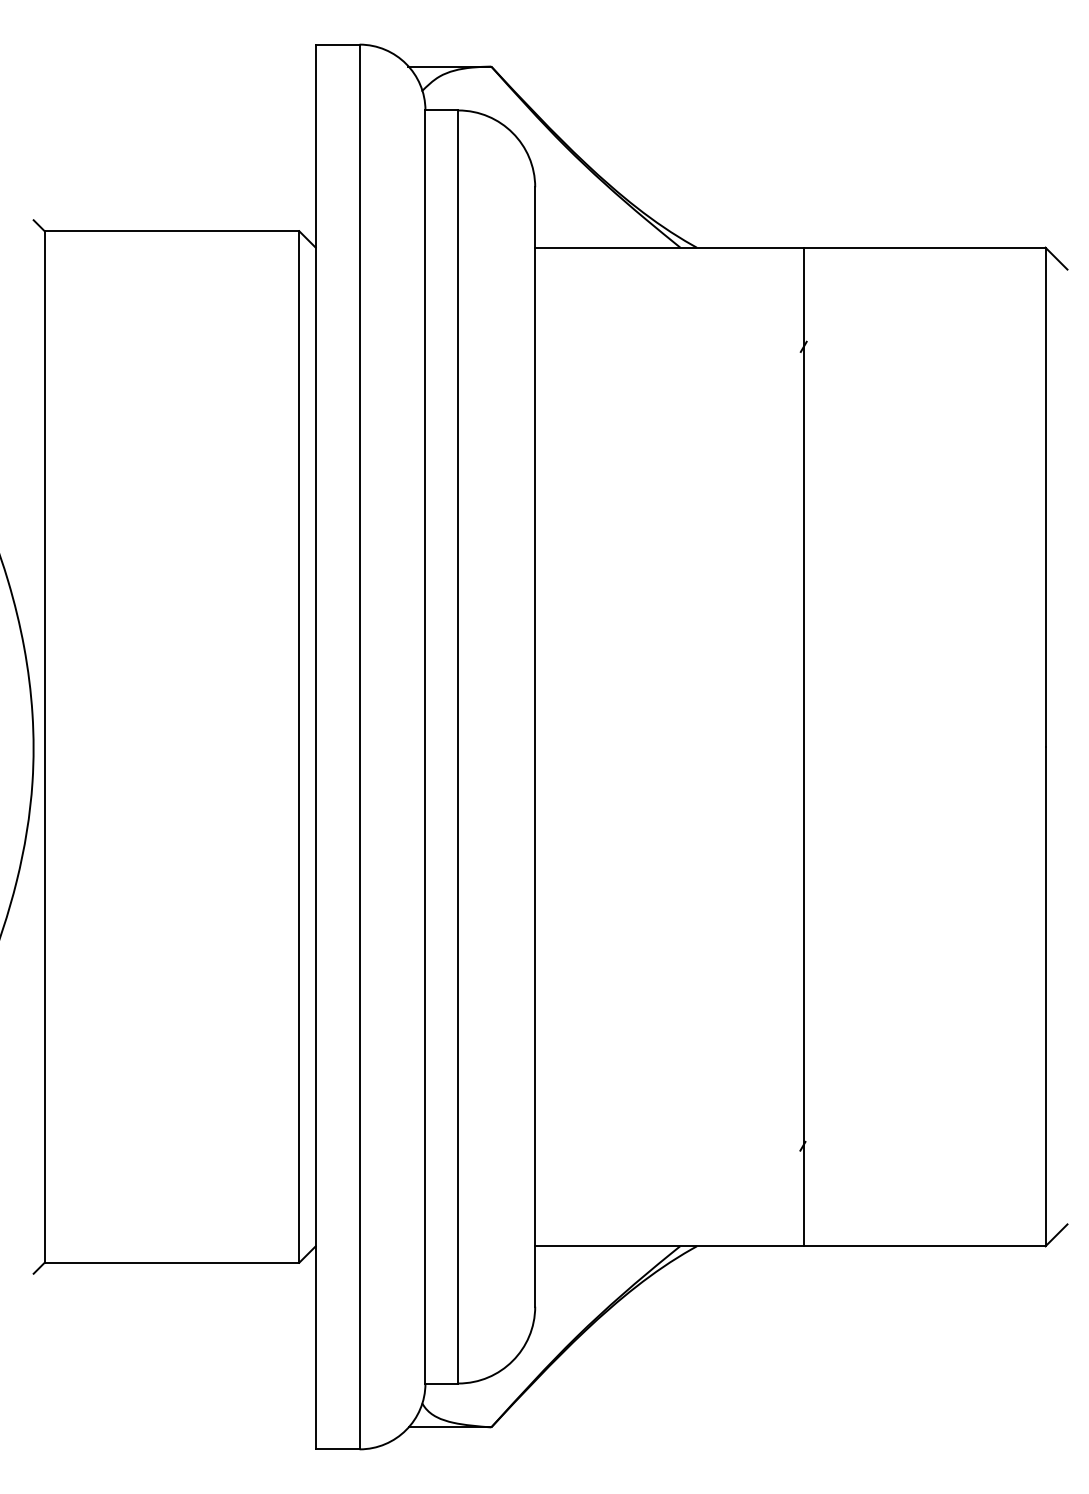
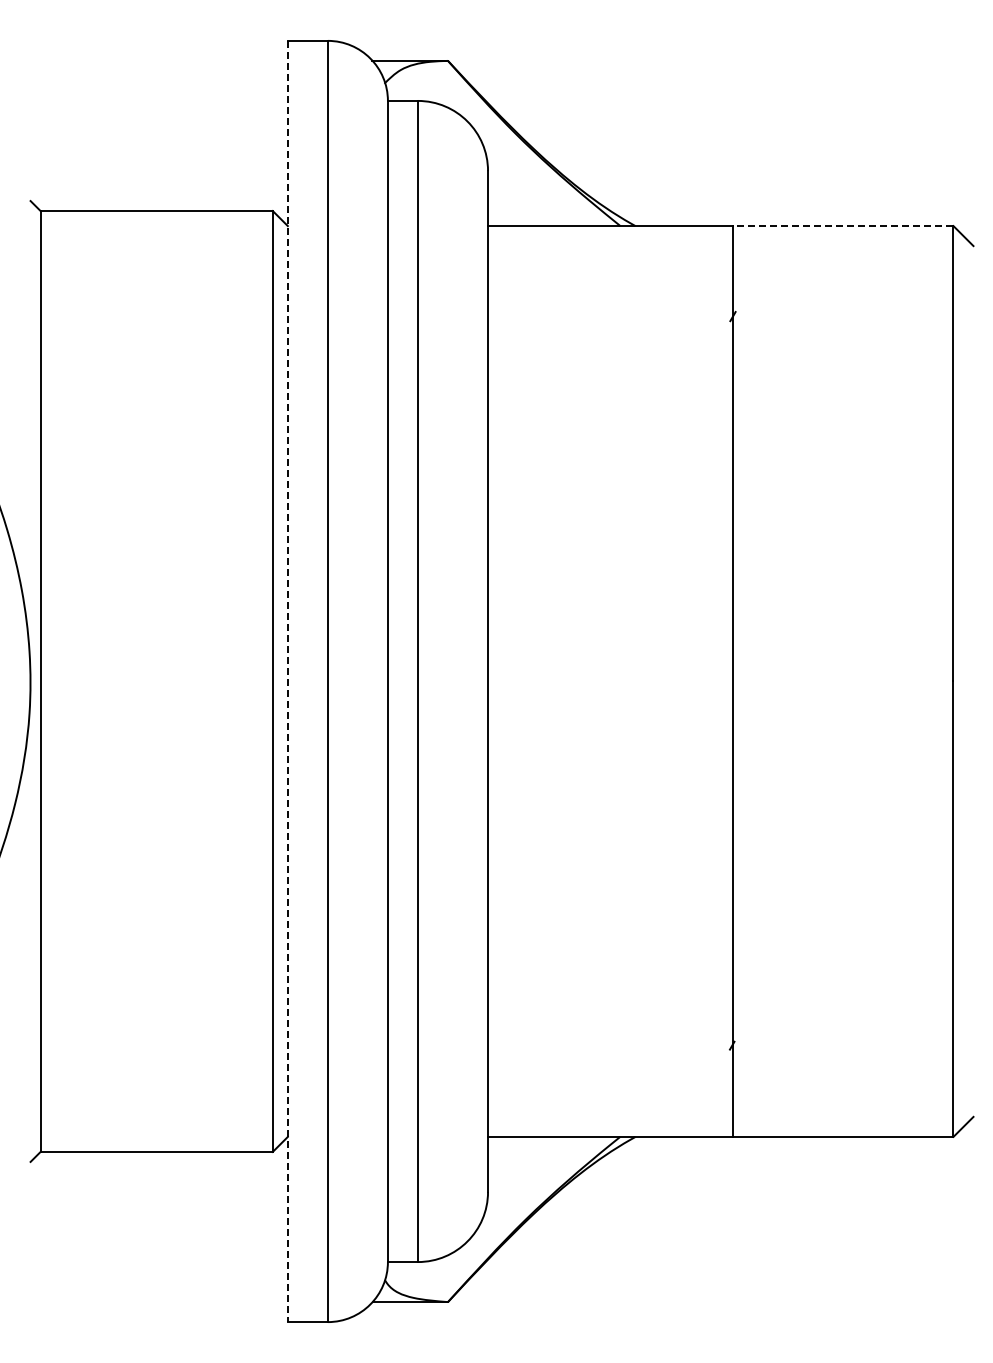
line: (923, 248) -> (842, 226), solid -> dashed
line: (315, 747) -> (287, 681), solid -> dashed

